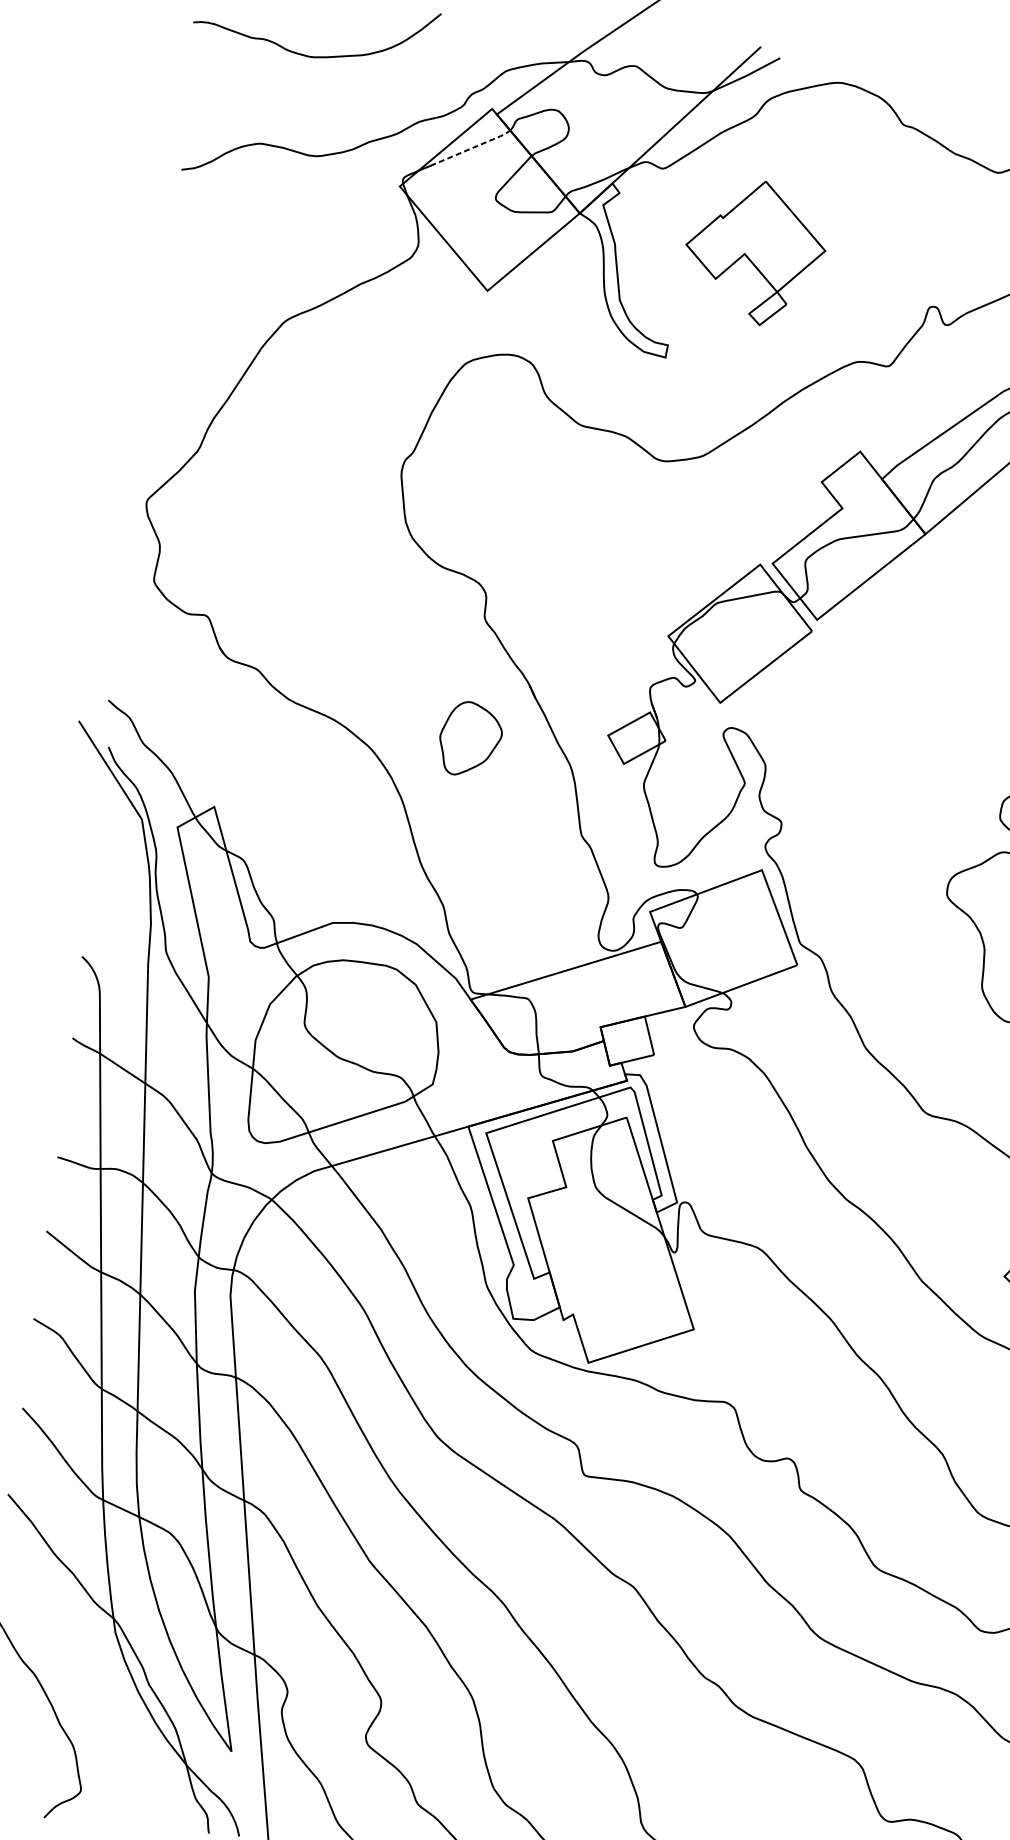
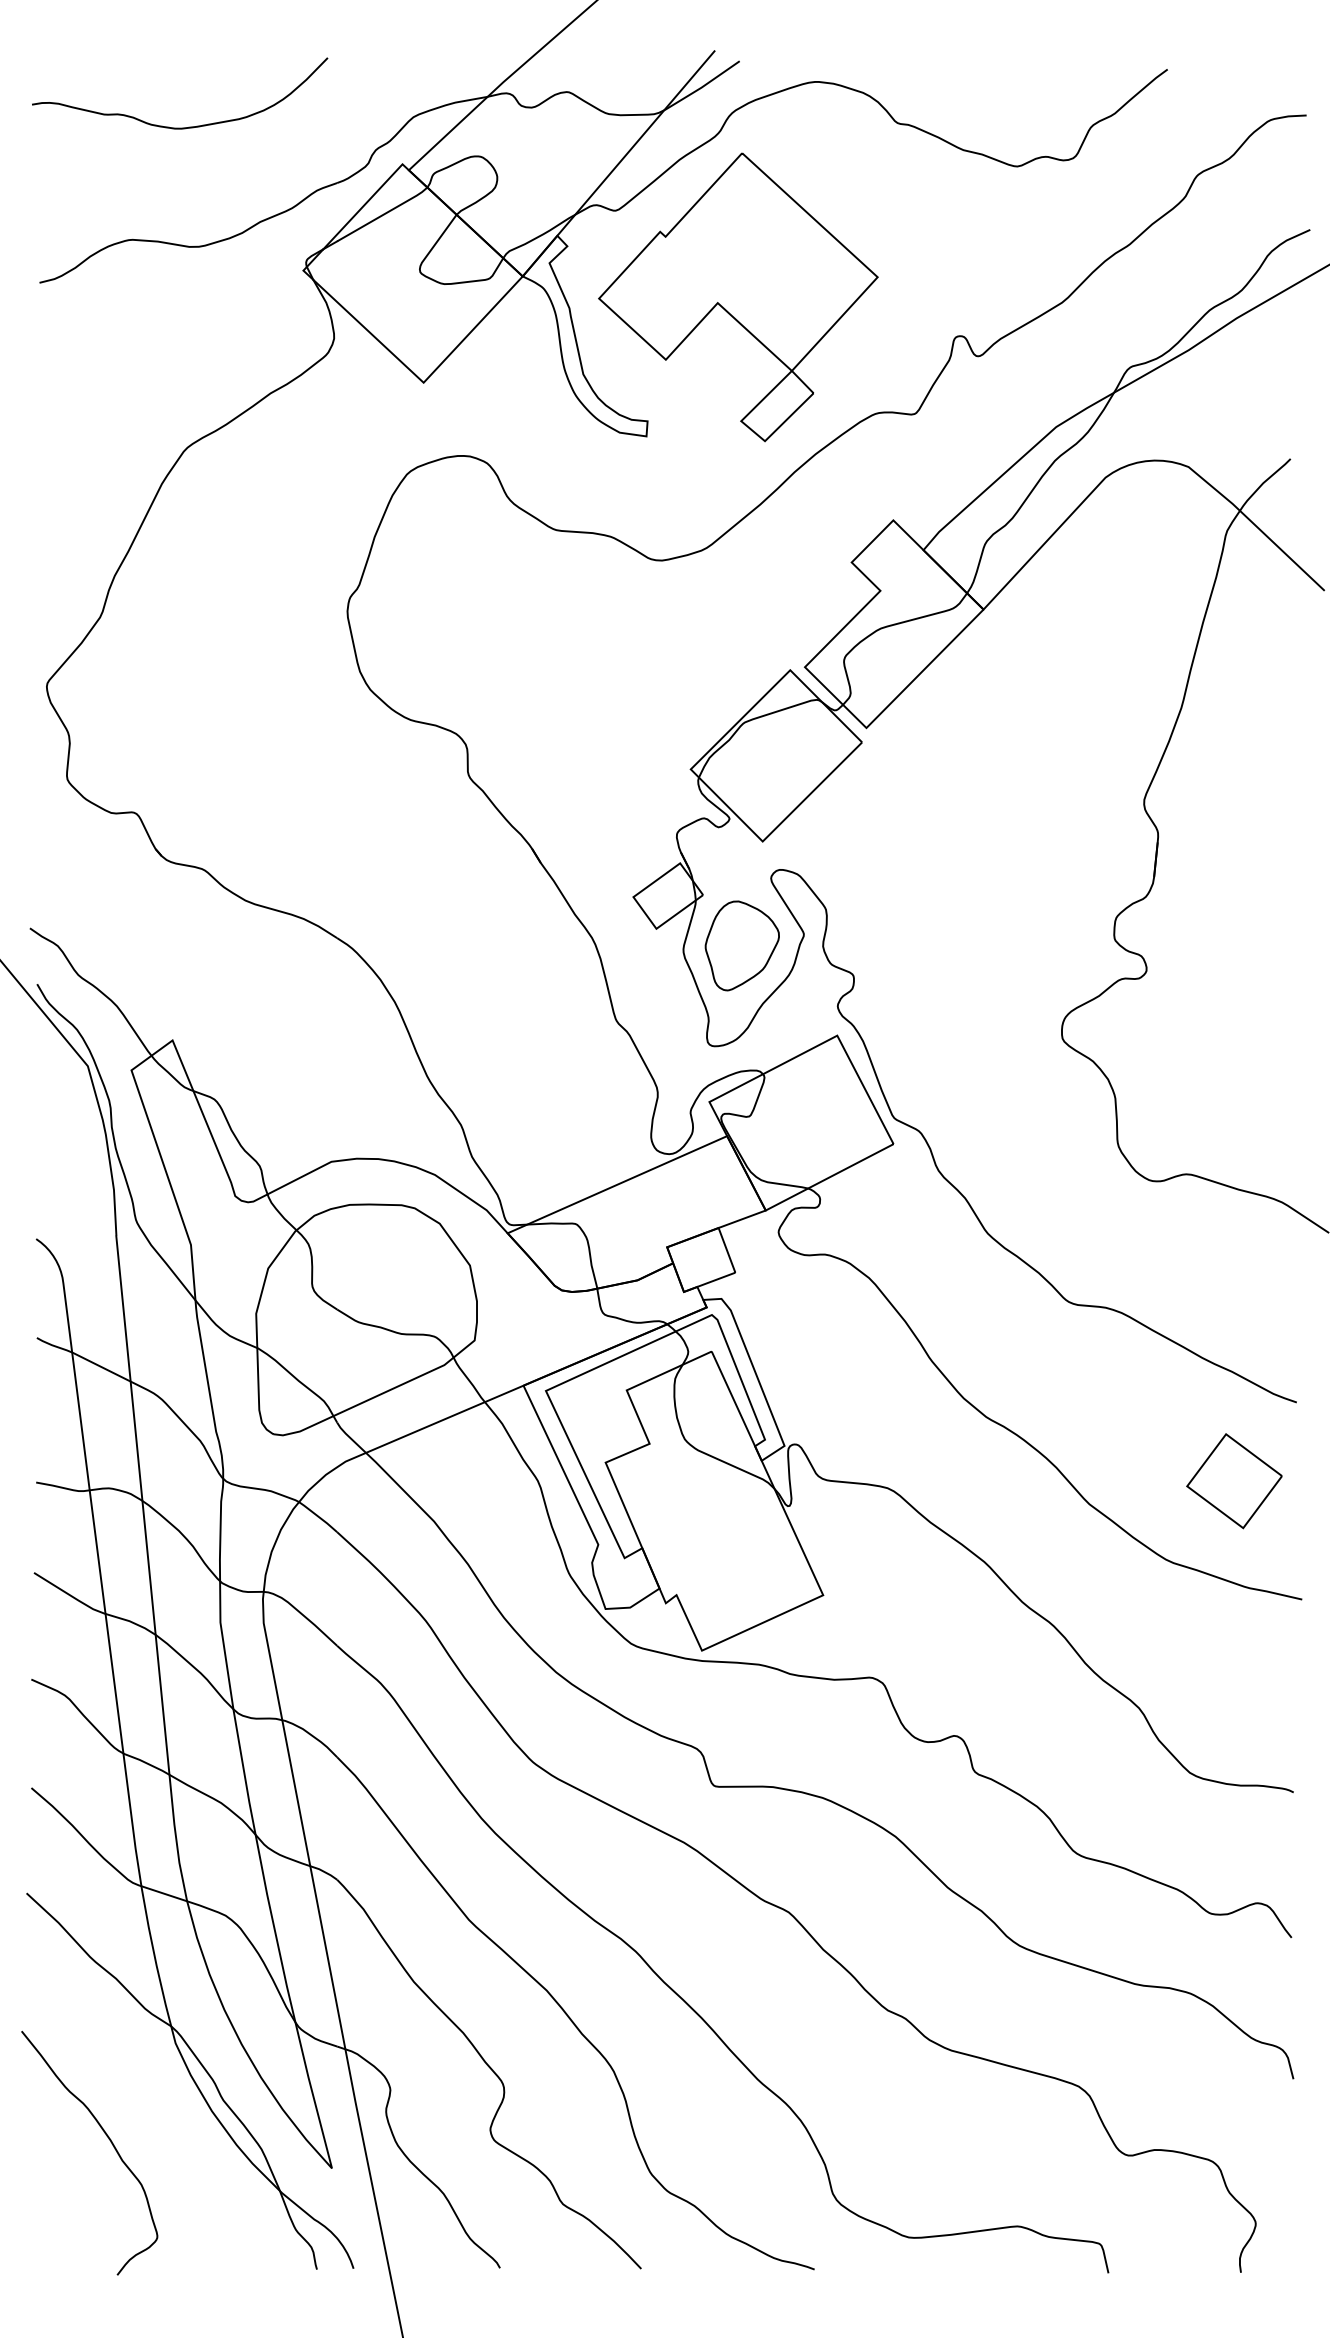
line: (472, 148) -> (384, 214), dashed -> solid
part: (755, 252) -> (738, 297), size x1.67
part: (469, 738) -> (741, 945), moved

